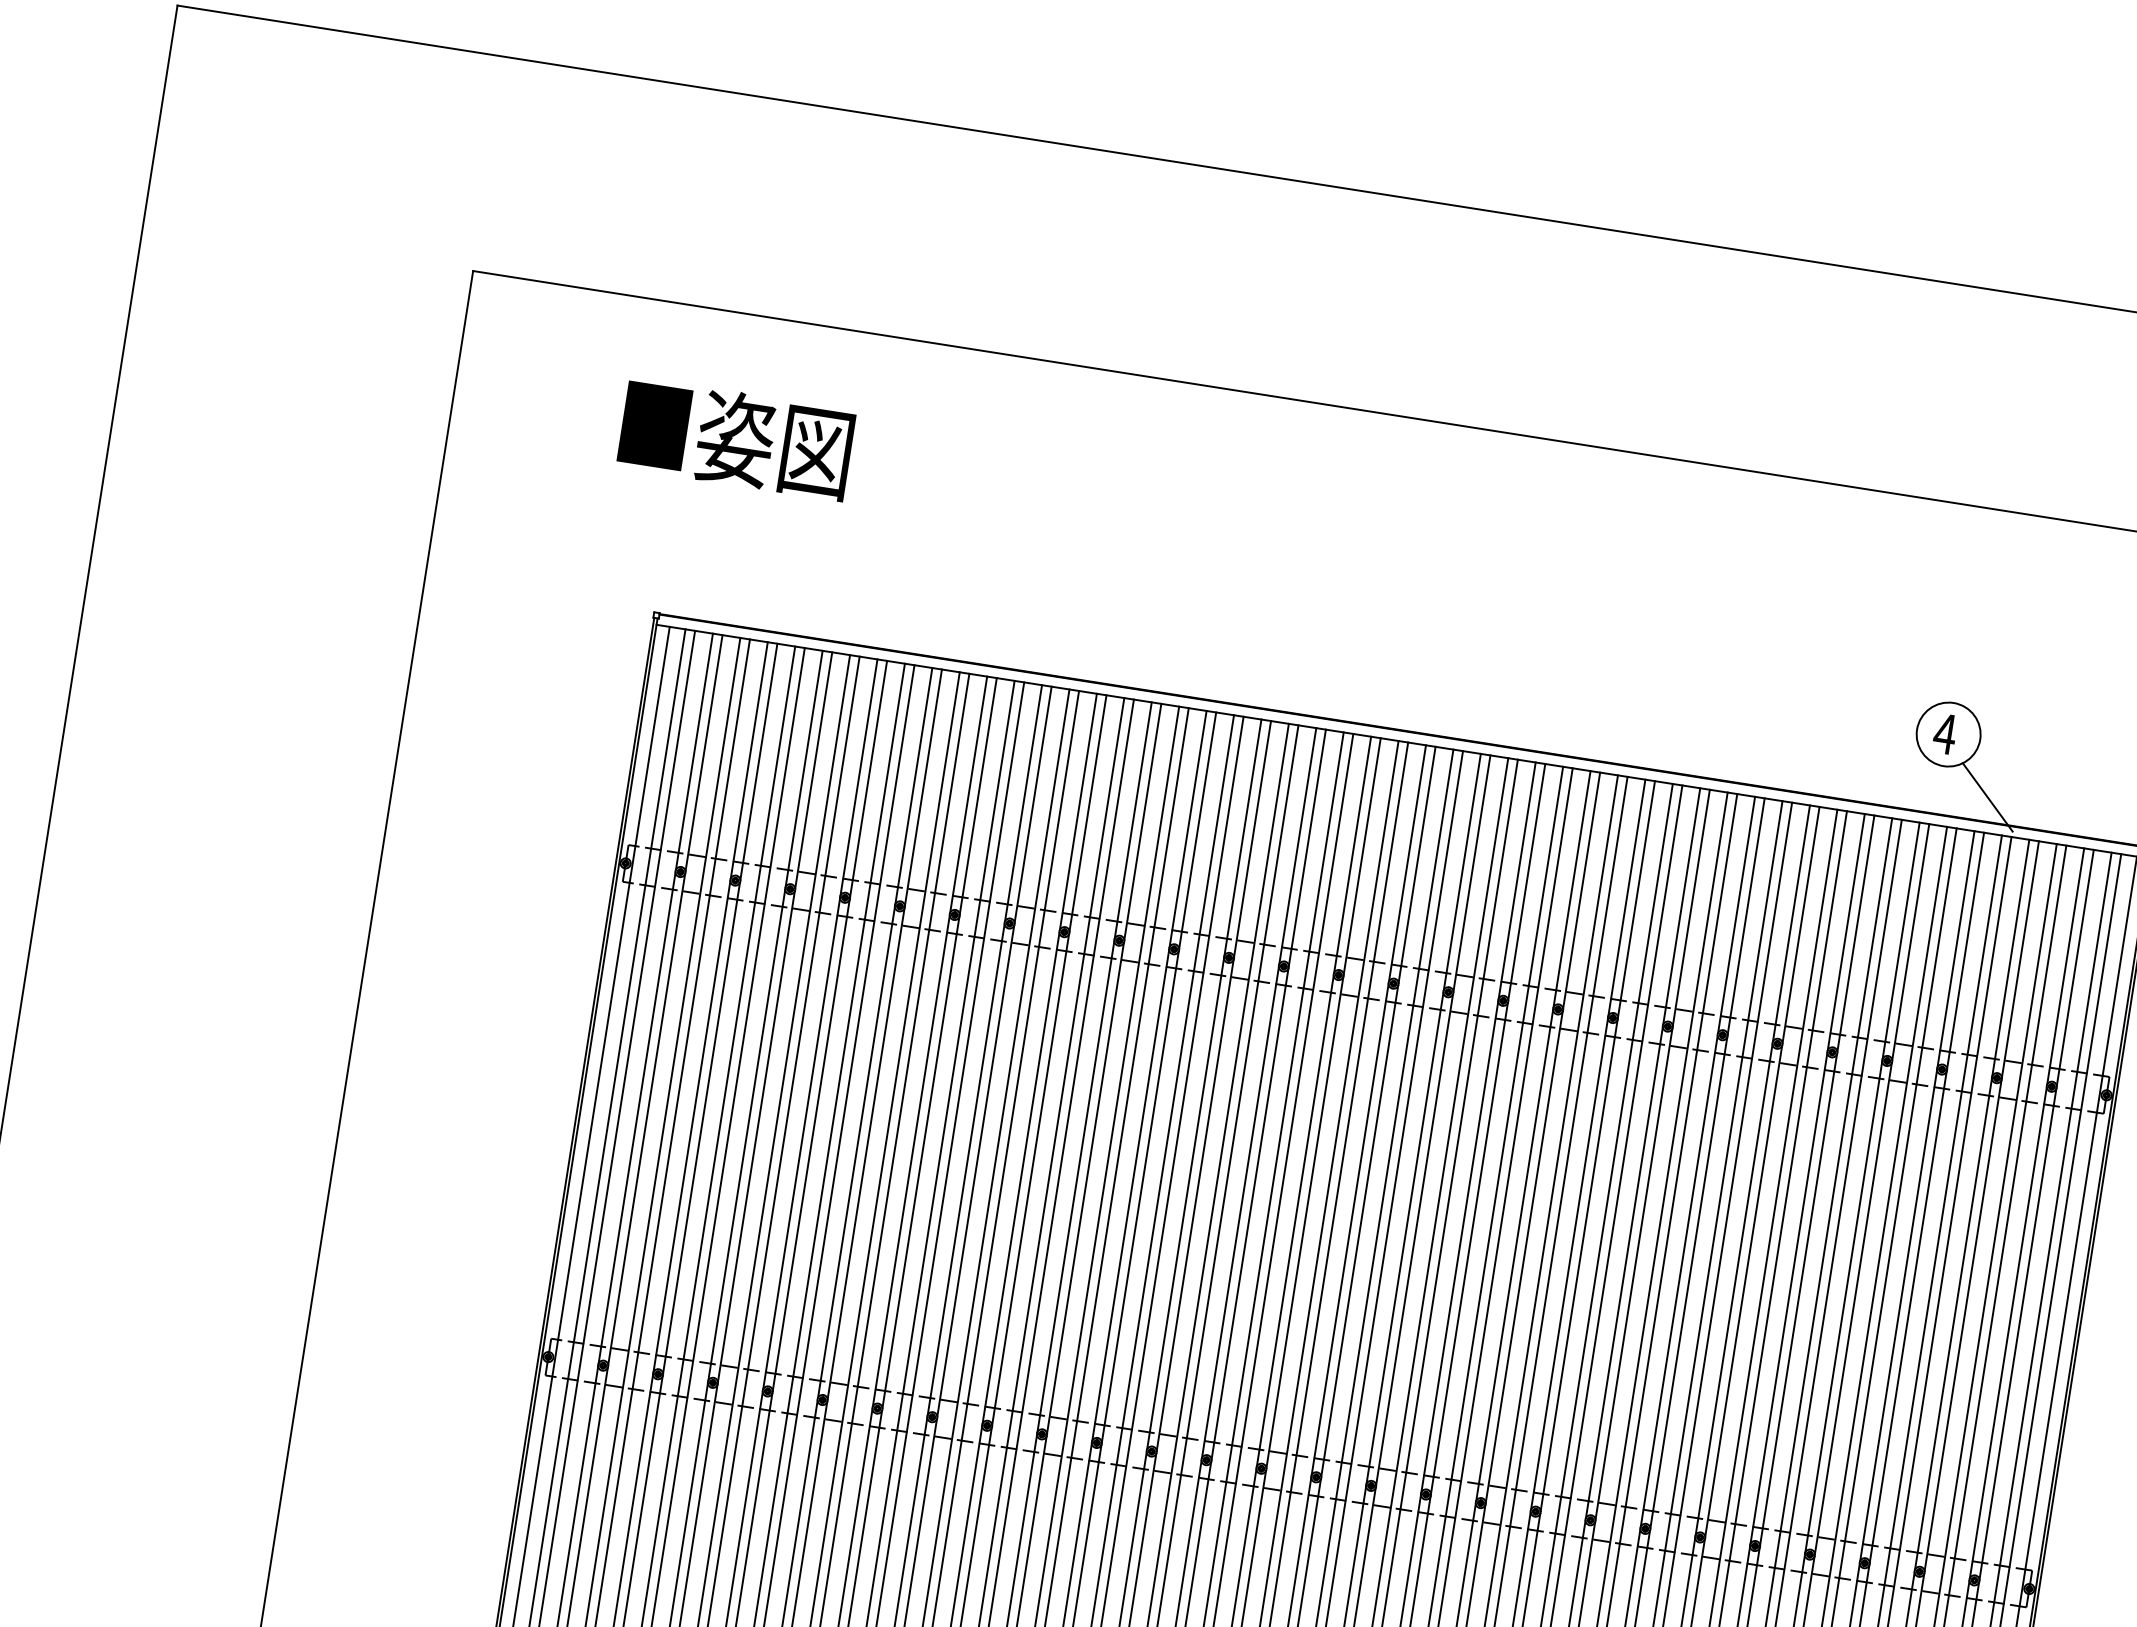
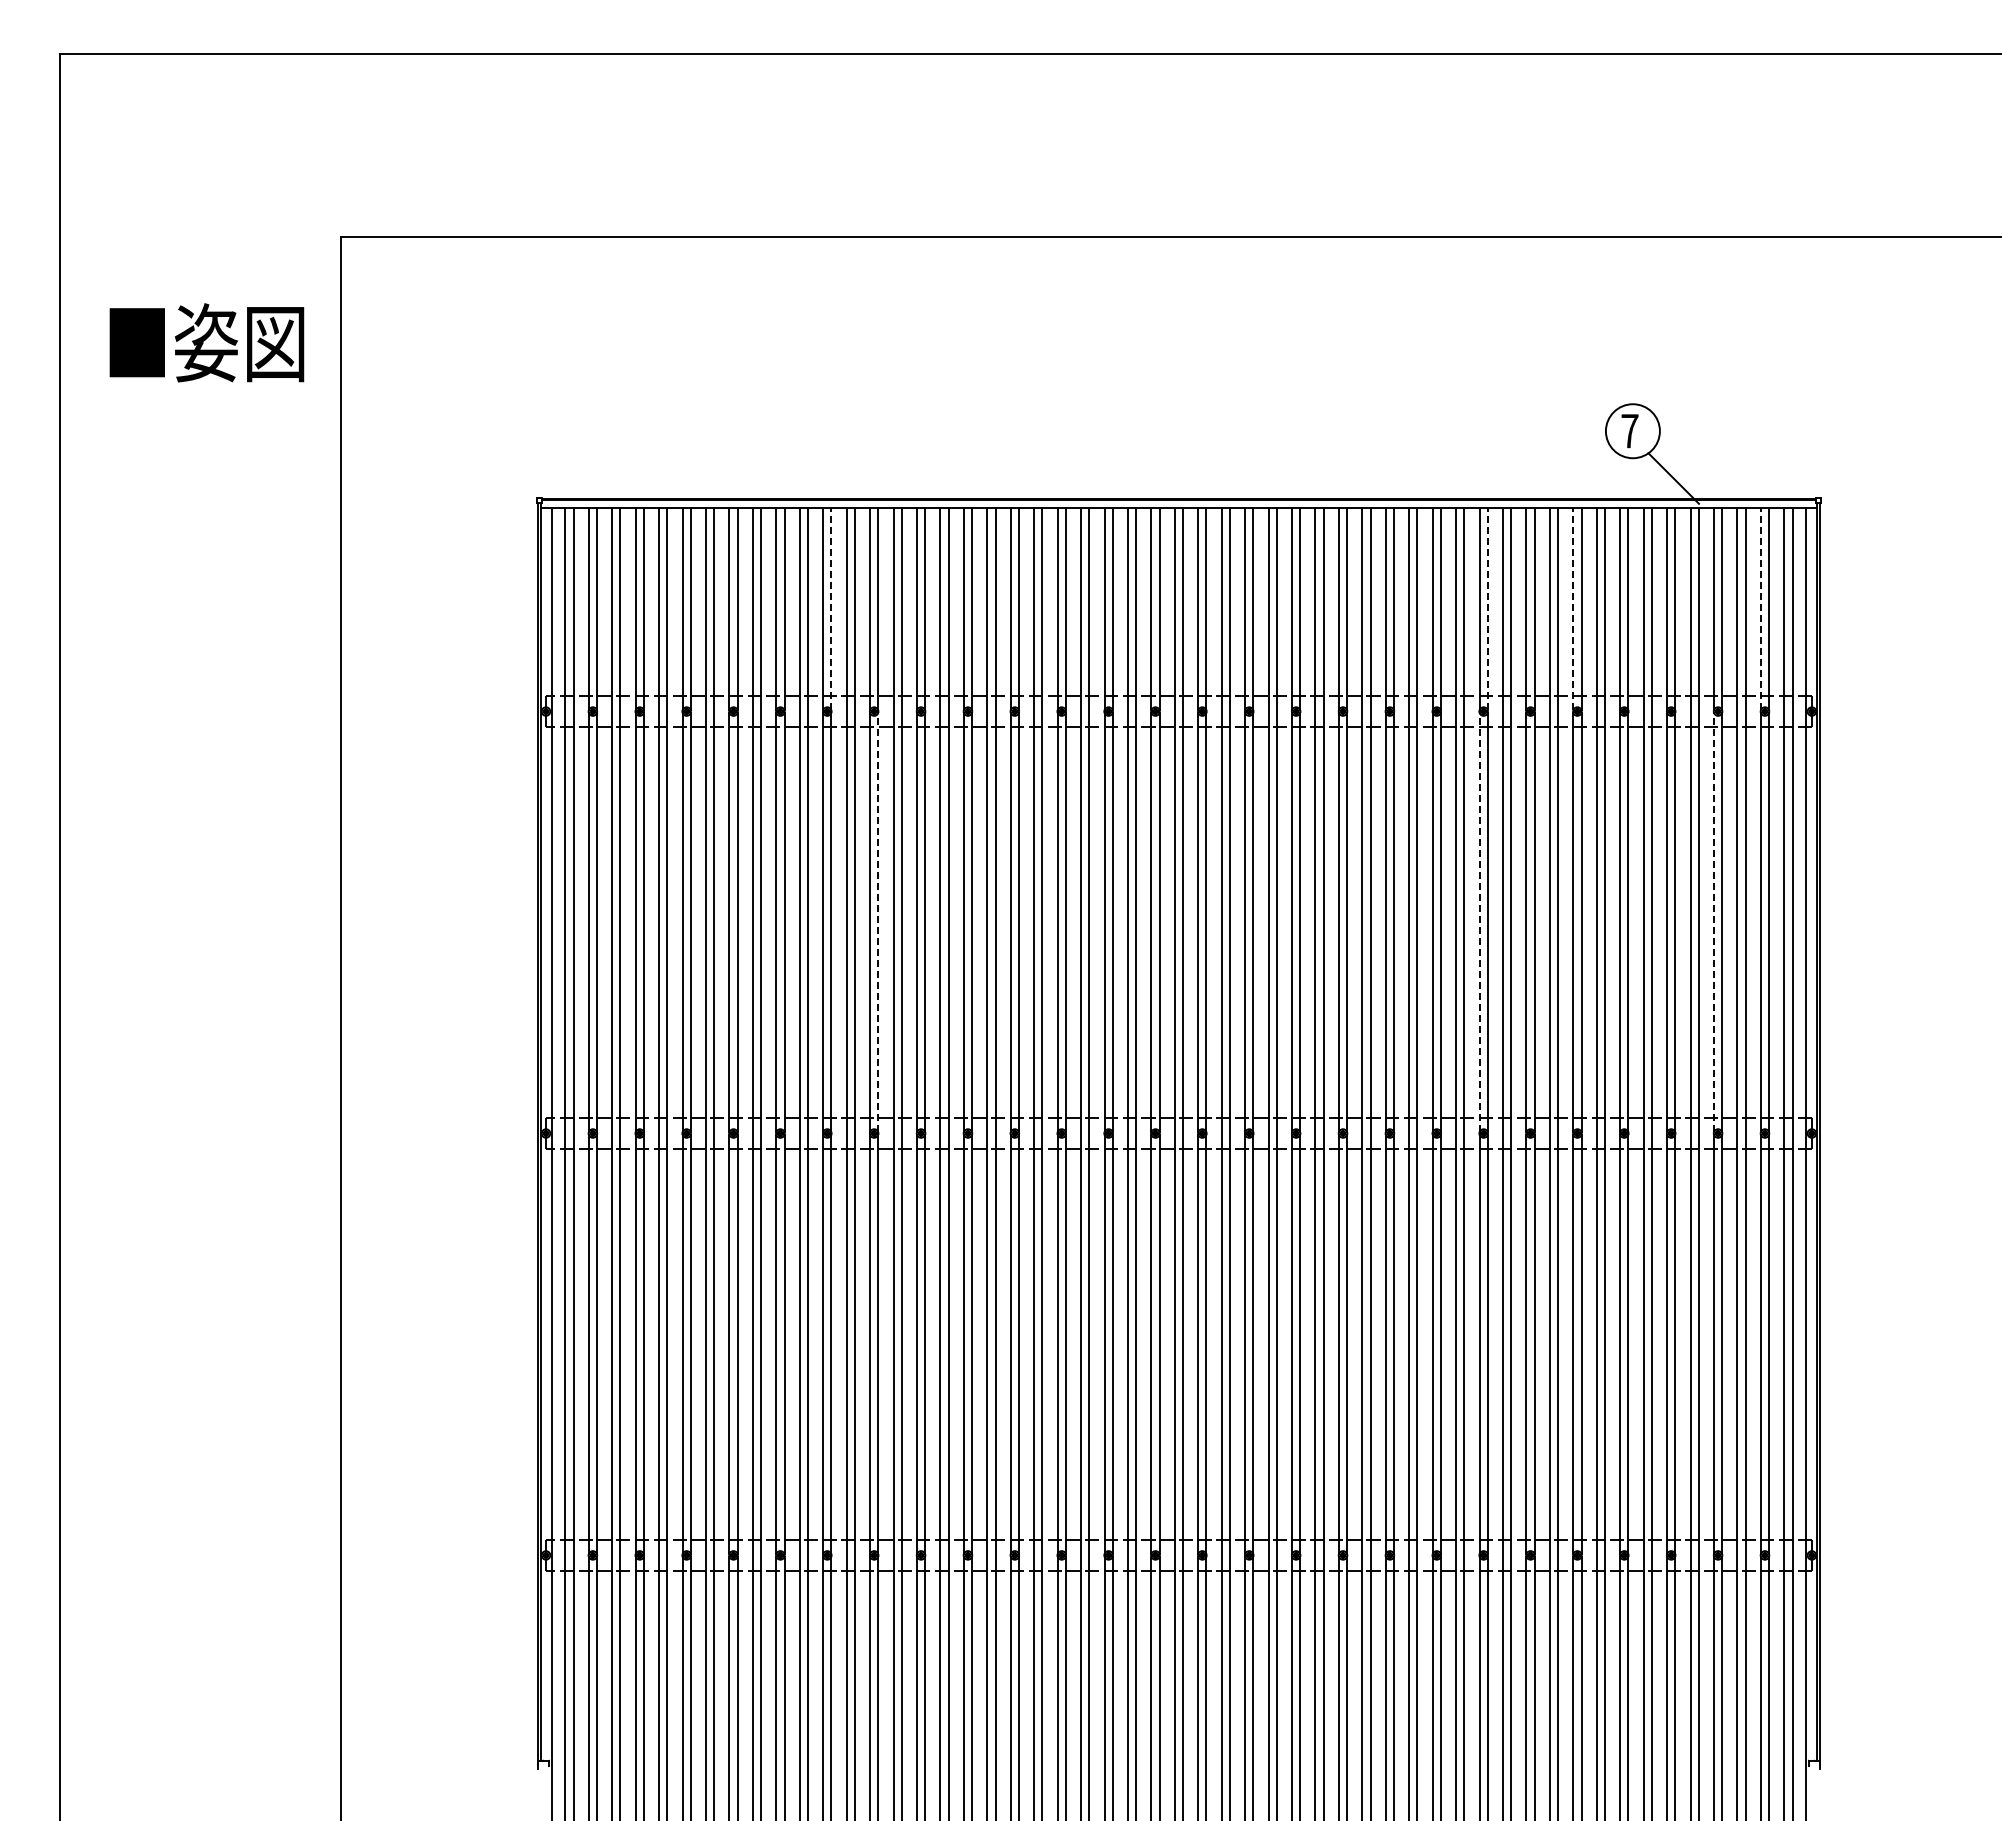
text: (735, 438) -> (206, 342), moved
text: (1944, 734) -> (1629, 431), 4 -> 7
line: (978, 796) -> (831, 609), solid -> dashed
line: (1745, 916) -> (1487, 609), solid -> dashed
line: (1846, 932) -> (1573, 609), solid -> dashed
line: (2065, 966) -> (1760, 609), solid -> dashed
line: (976, 1171) -> (878, 922), solid -> dashed
line: (1679, 1281) -> (1479, 922), solid -> dashed
line: (1952, 1324) -> (1713, 922), solid -> dashed

